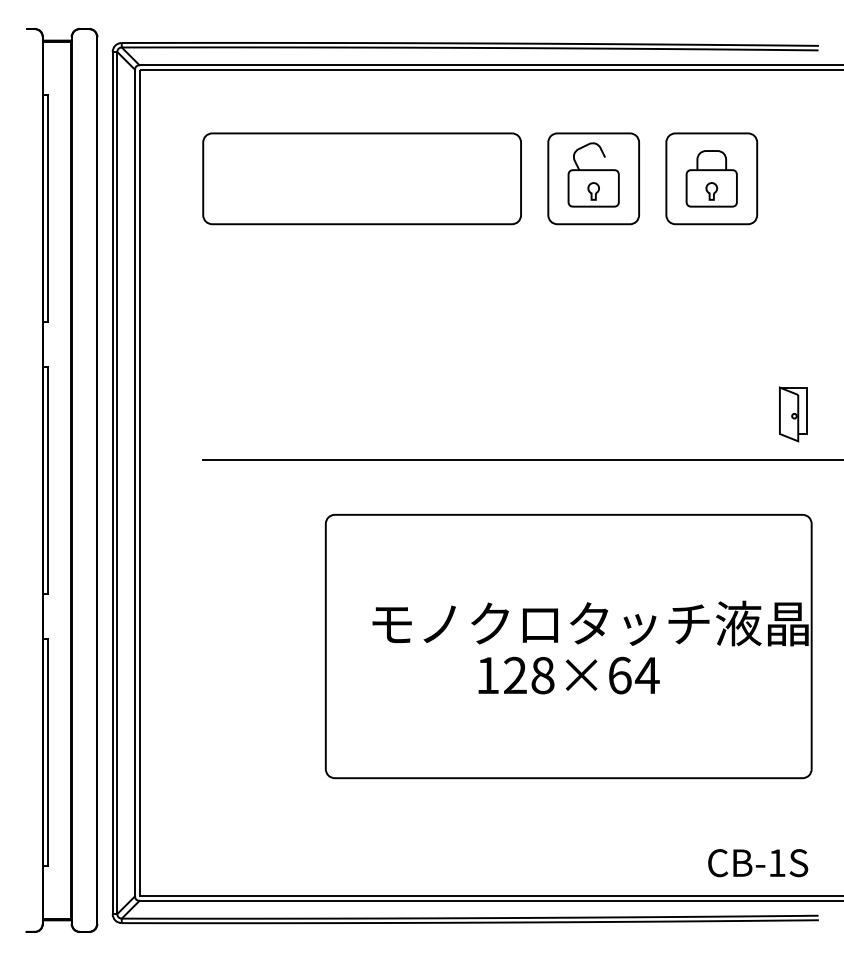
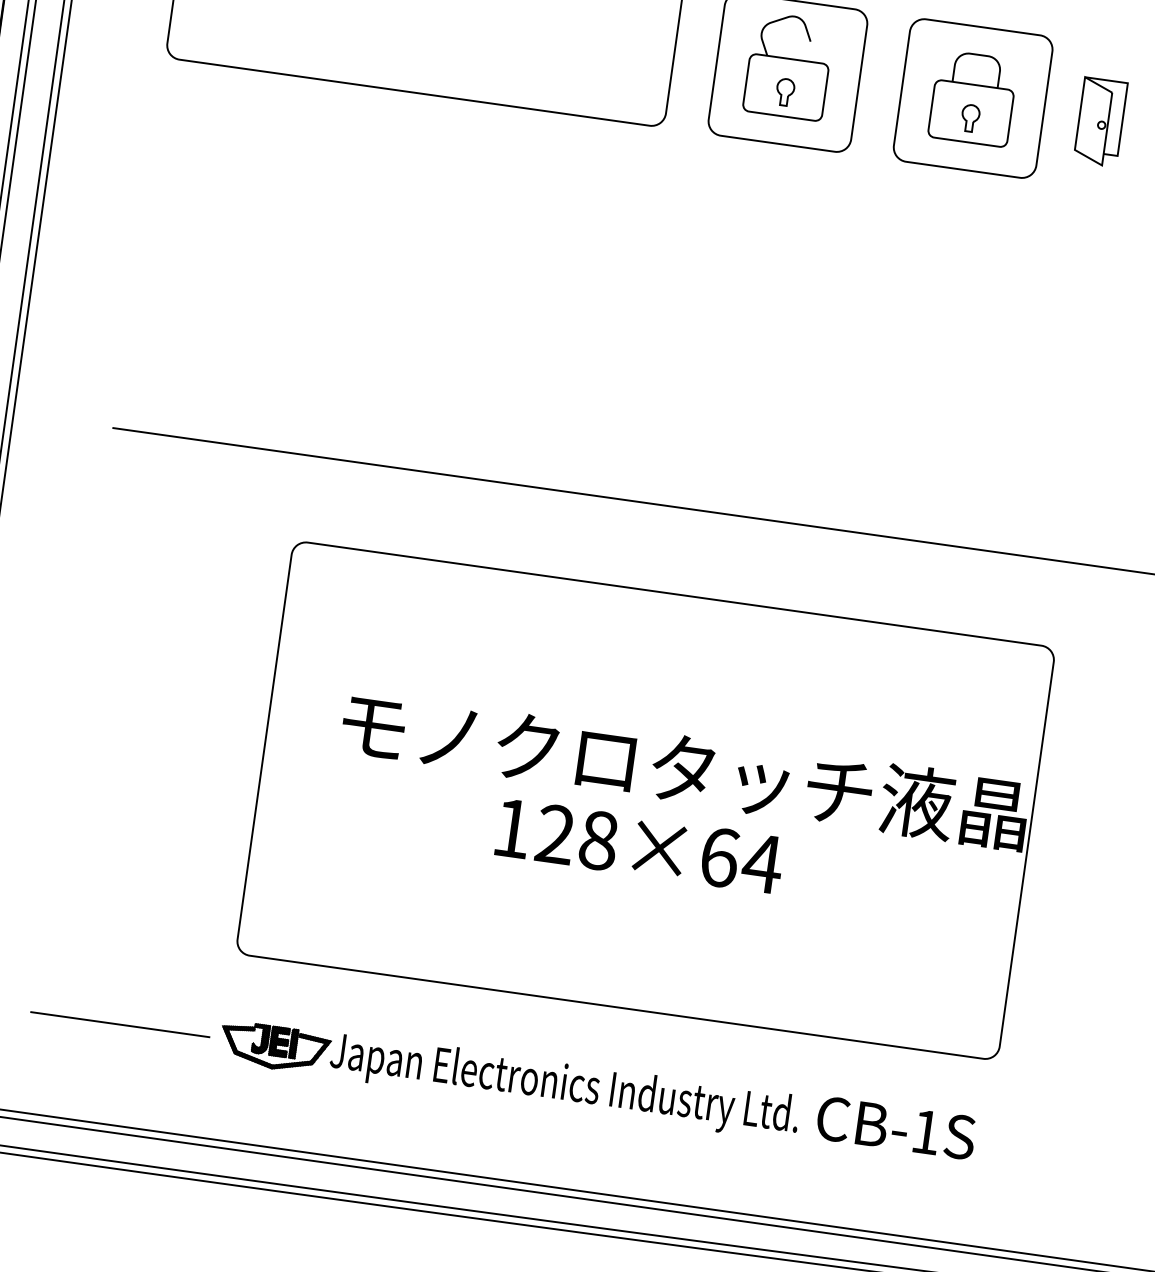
part: (793, 414) -> (1100, 122), moved
line: (259, 832) -> (119, 1024), added
part: (507, 832) -> (508, 1078), added
text: (758, 863) -> (896, 1128), moved

